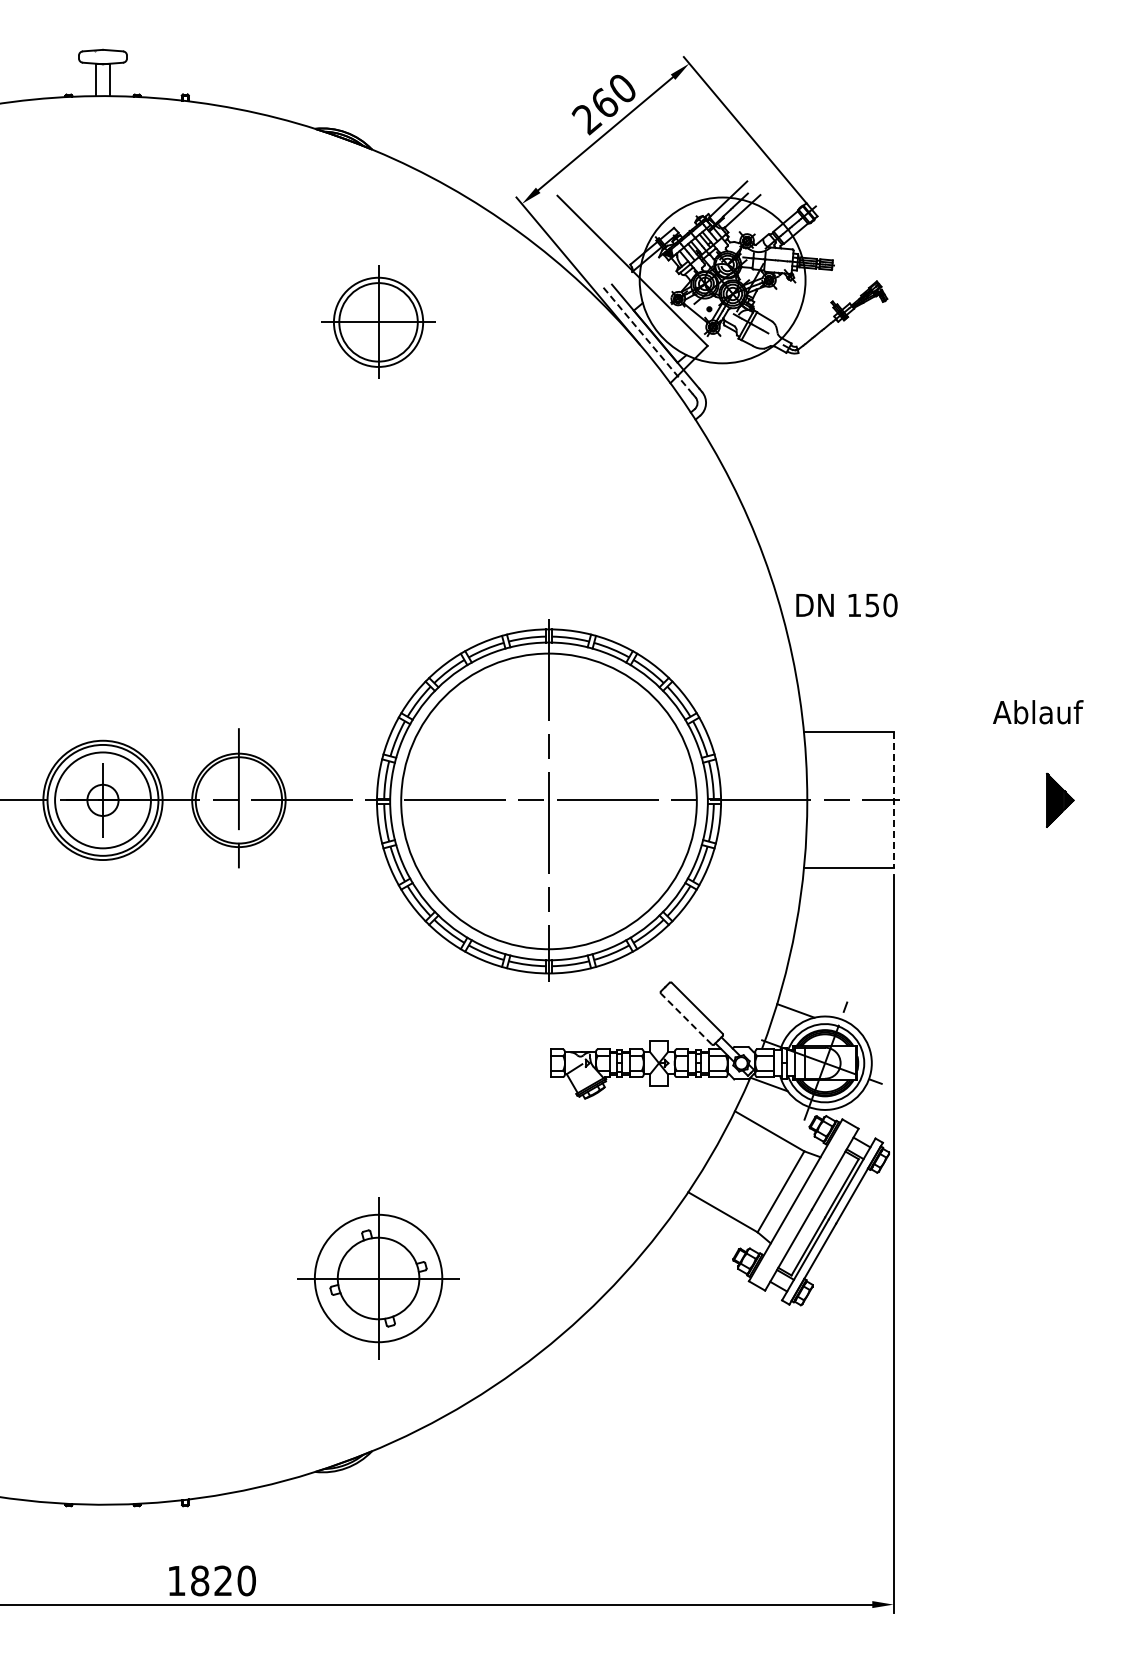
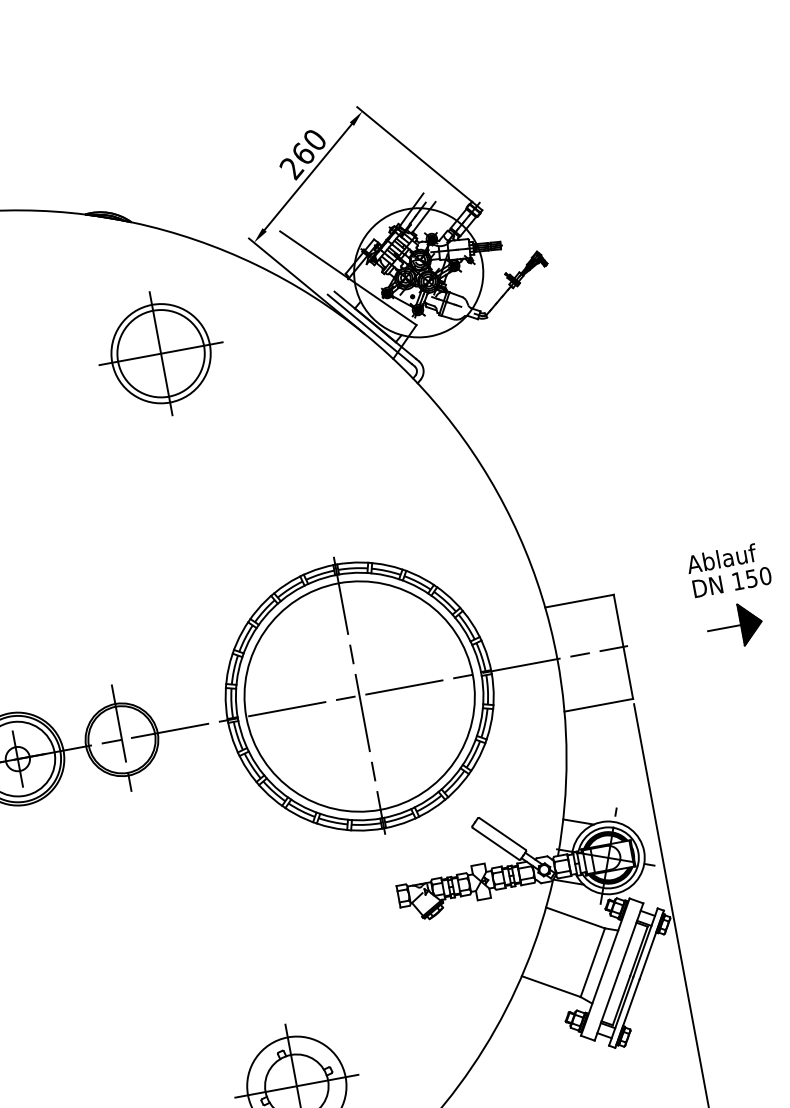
part: (378, 322) -> (161, 353), size x1.43
line: (647, 340) -> (369, 329), dashed -> solid
text: (846, 605) -> (731, 582), moved
line: (893, 800) -> (623, 646), dashed -> solid
line: (1025, 800) -> (724, 628), added
line: (686, 1019) -> (495, 844), dashed -> solid

